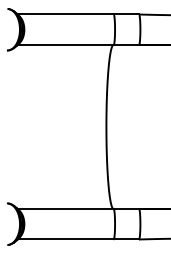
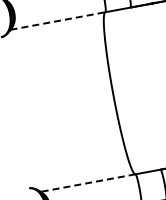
line: (66, 45) -> (58, 21), solid -> dashed
line: (65, 208) -> (87, 182), solid -> dashed

